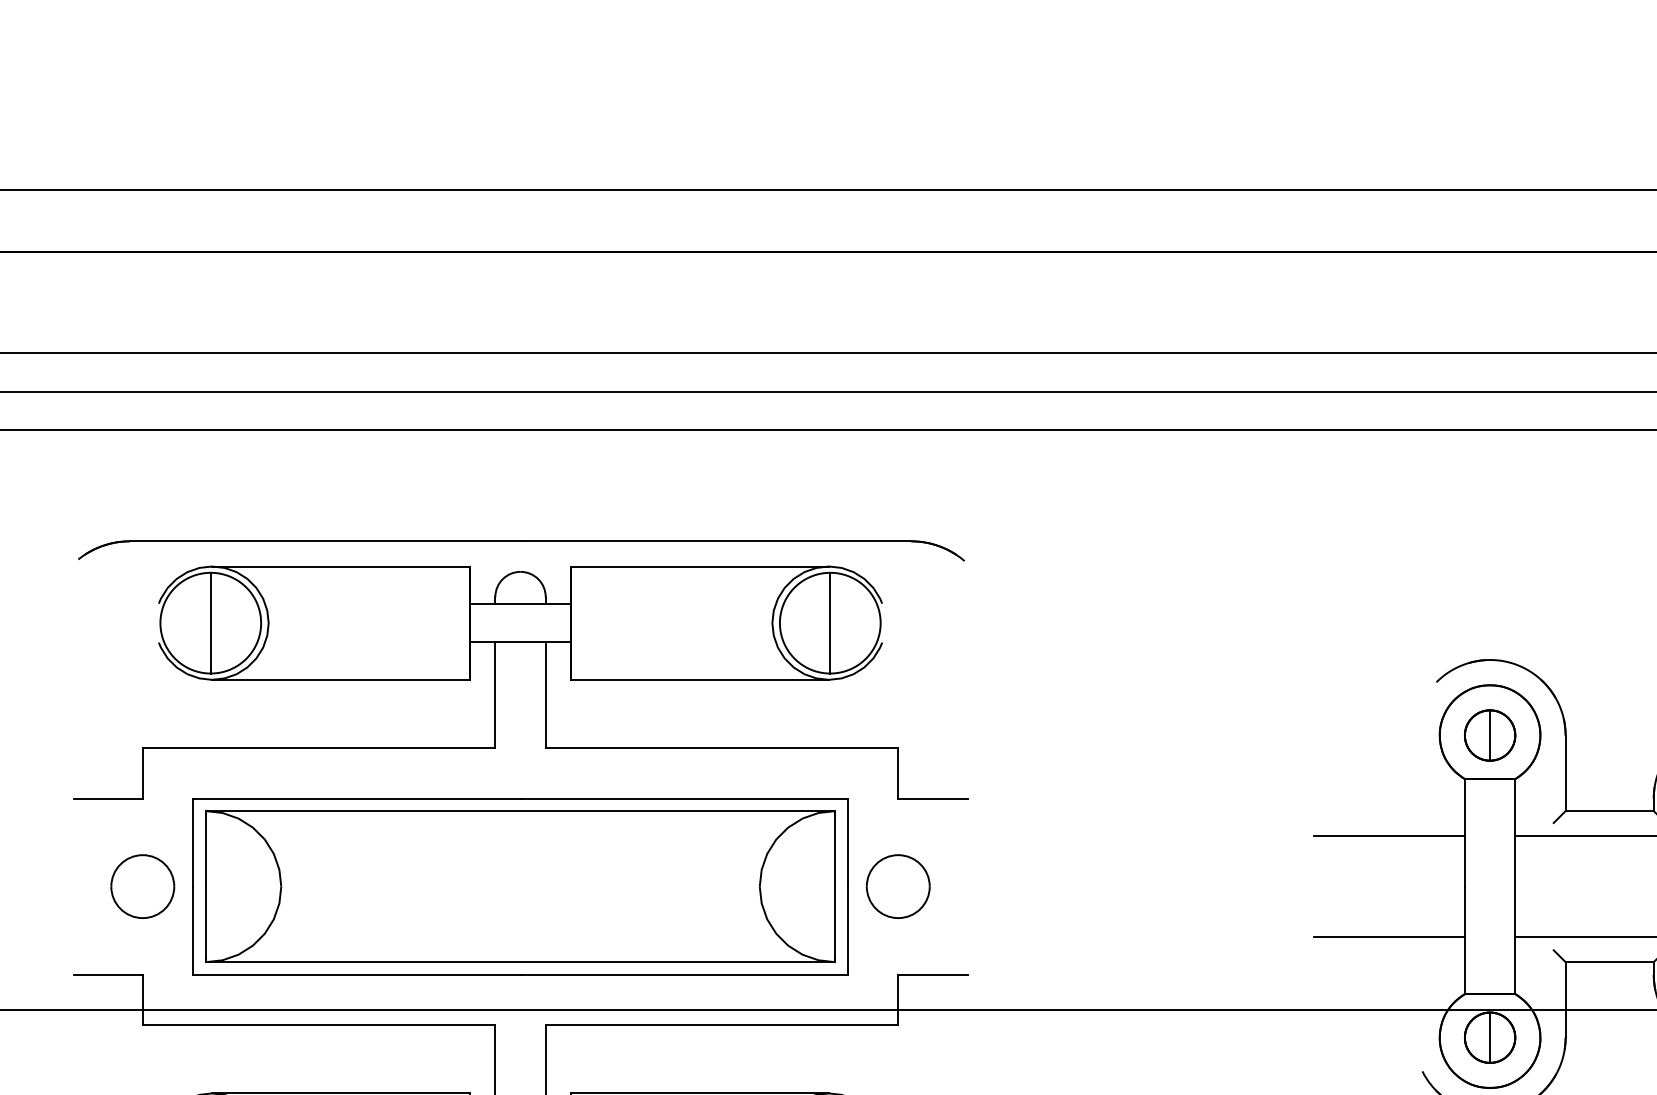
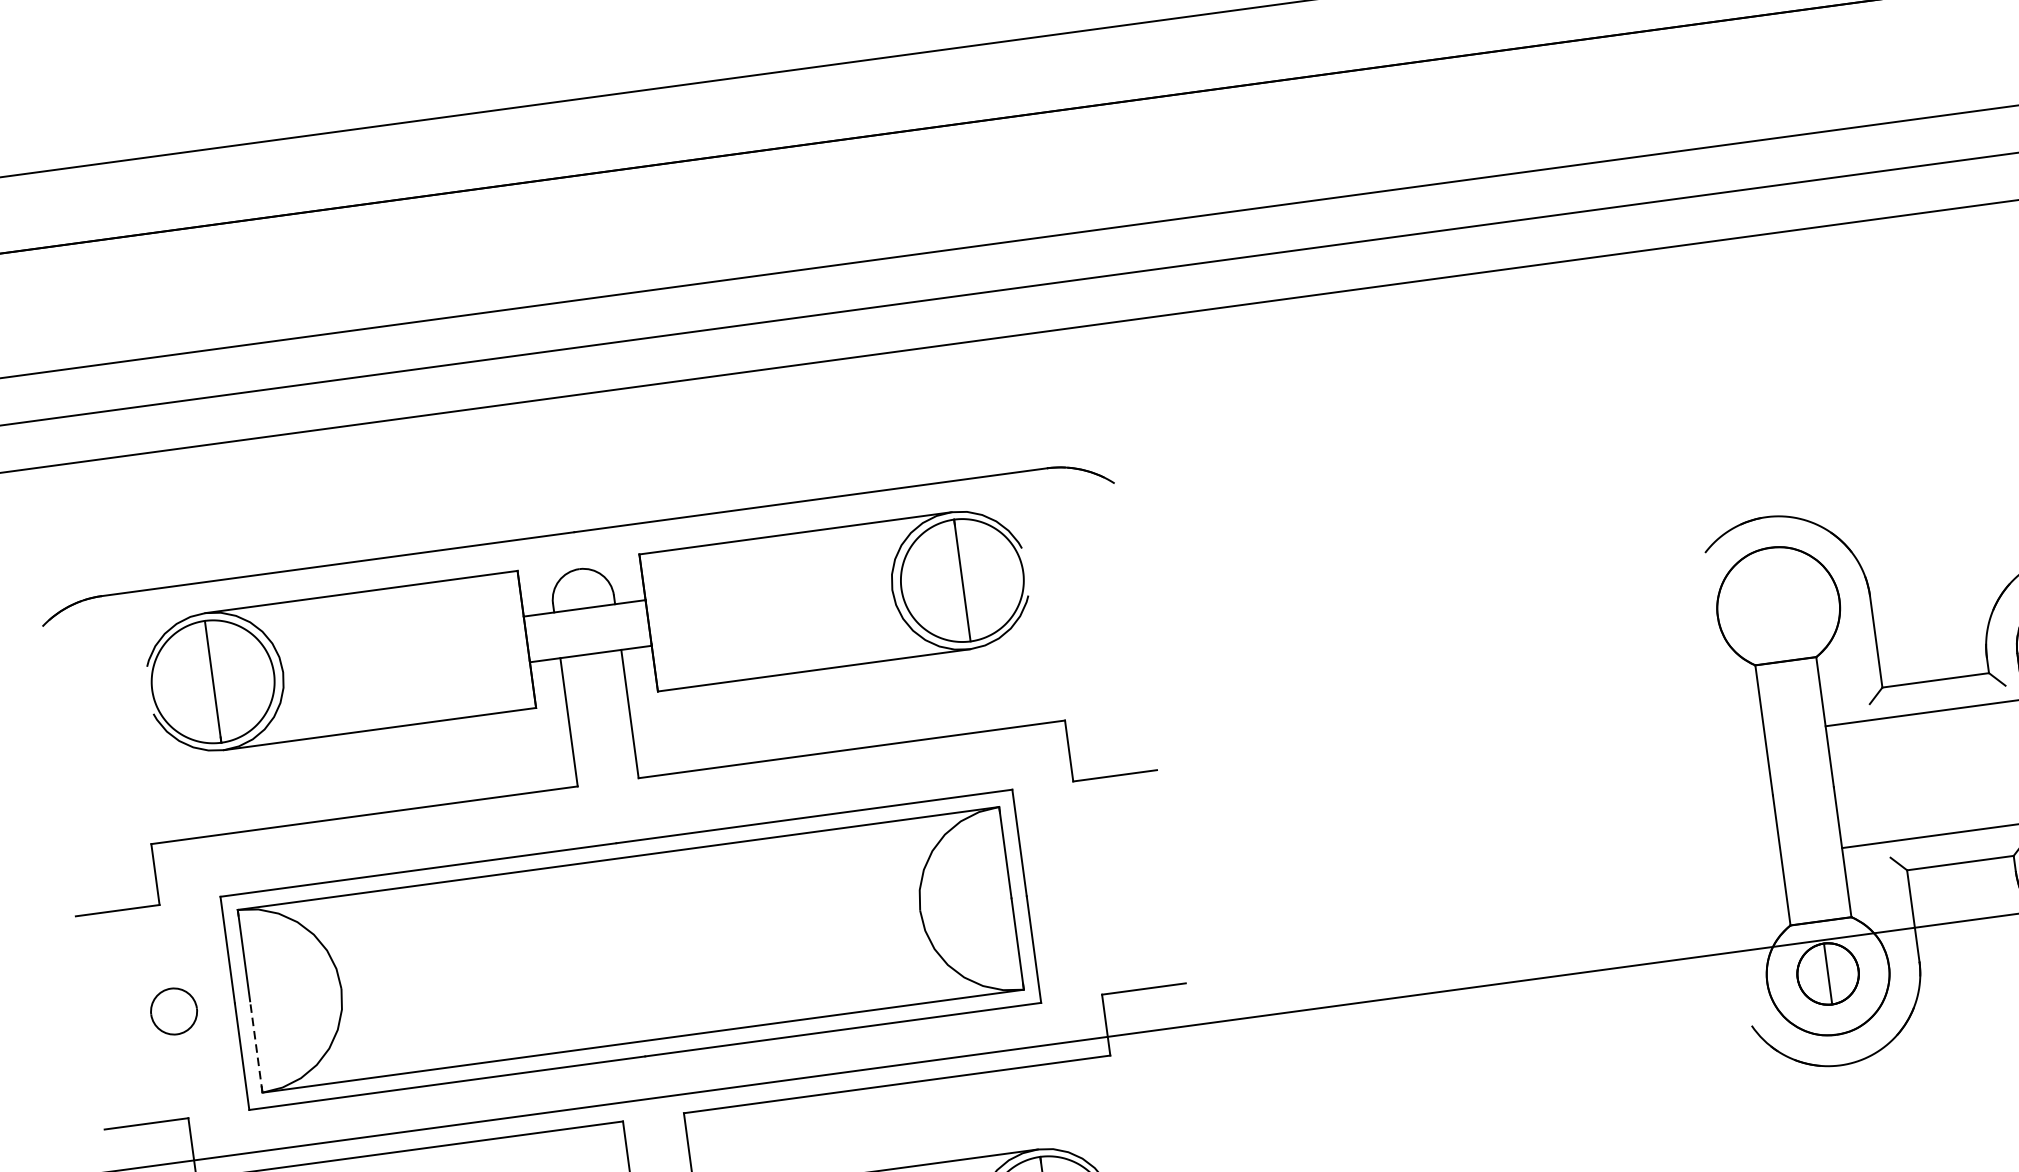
part: (1490, 735) -> (1779, 608), removed
line: (1388, 836) -> (1672, 747), removed
part: (142, 886) -> (173, 1011), size x0.6
part: (897, 886) -> (1086, 888), removed
line: (205, 924) -> (256, 1047), solid -> dashed
line: (1388, 937) -> (1688, 869), removed

